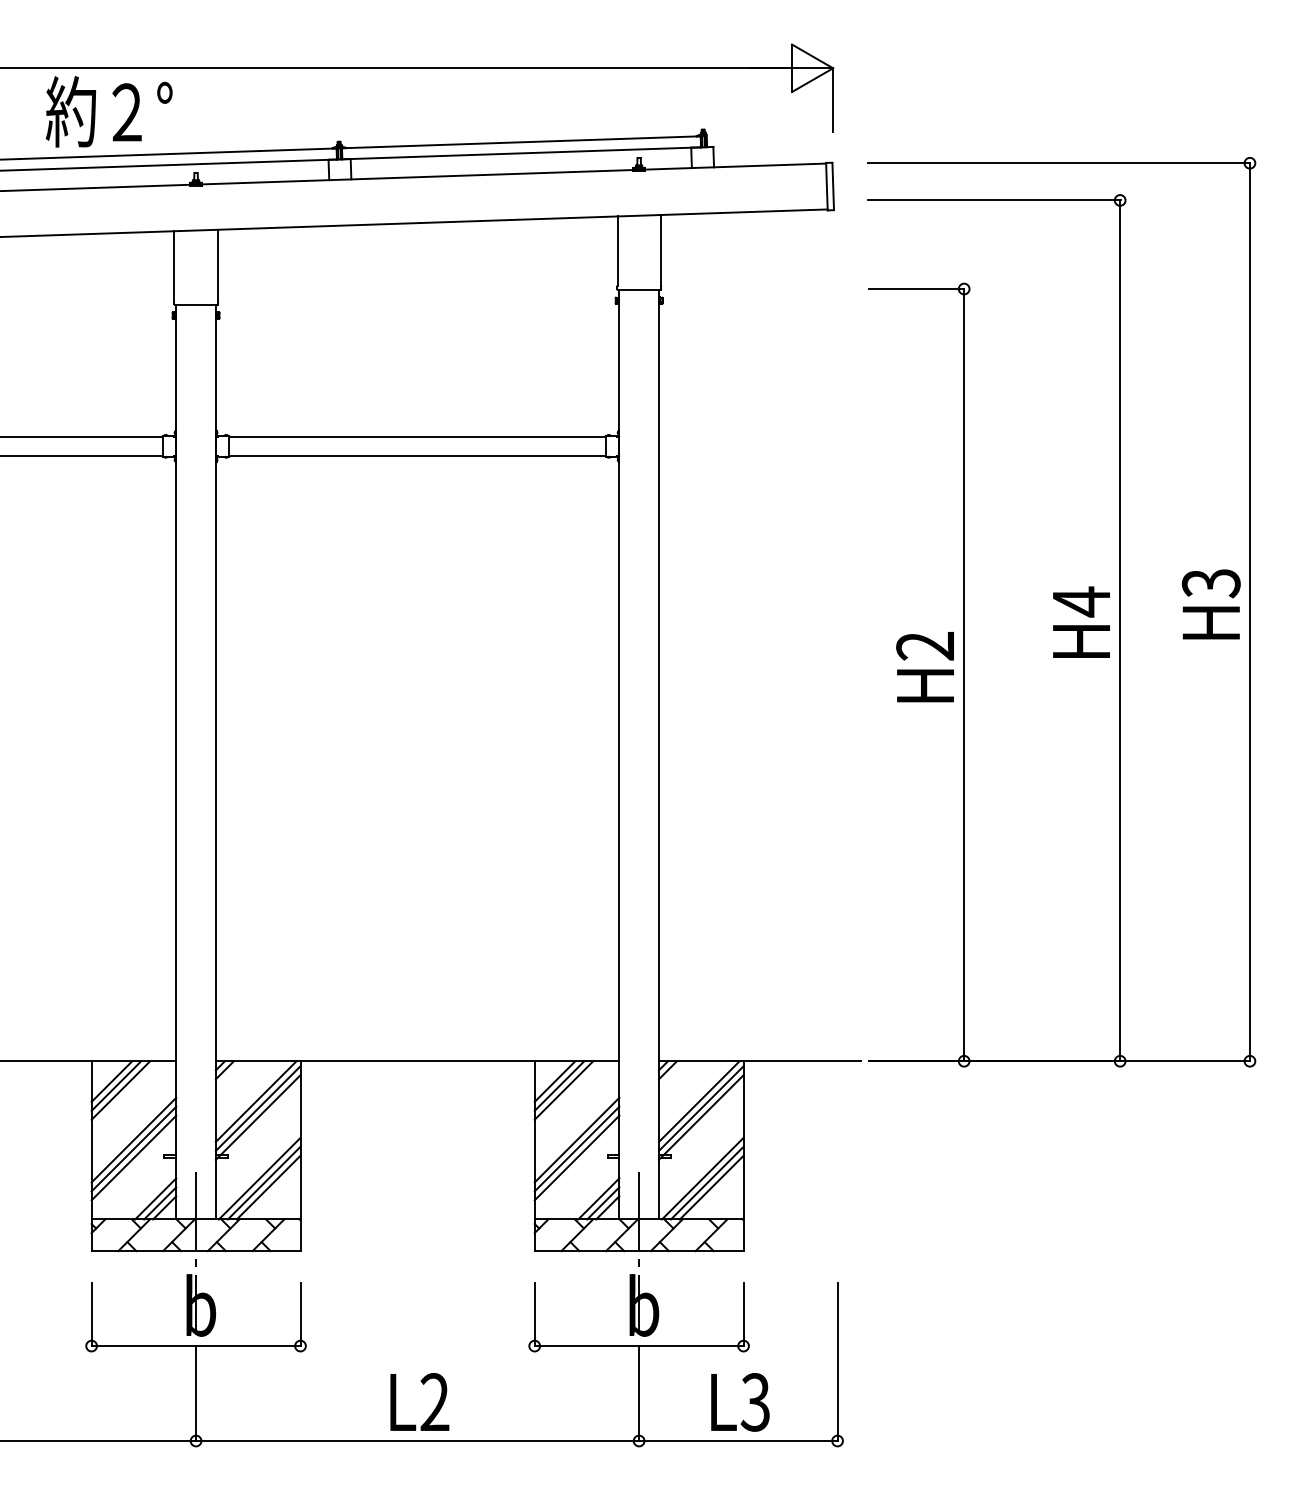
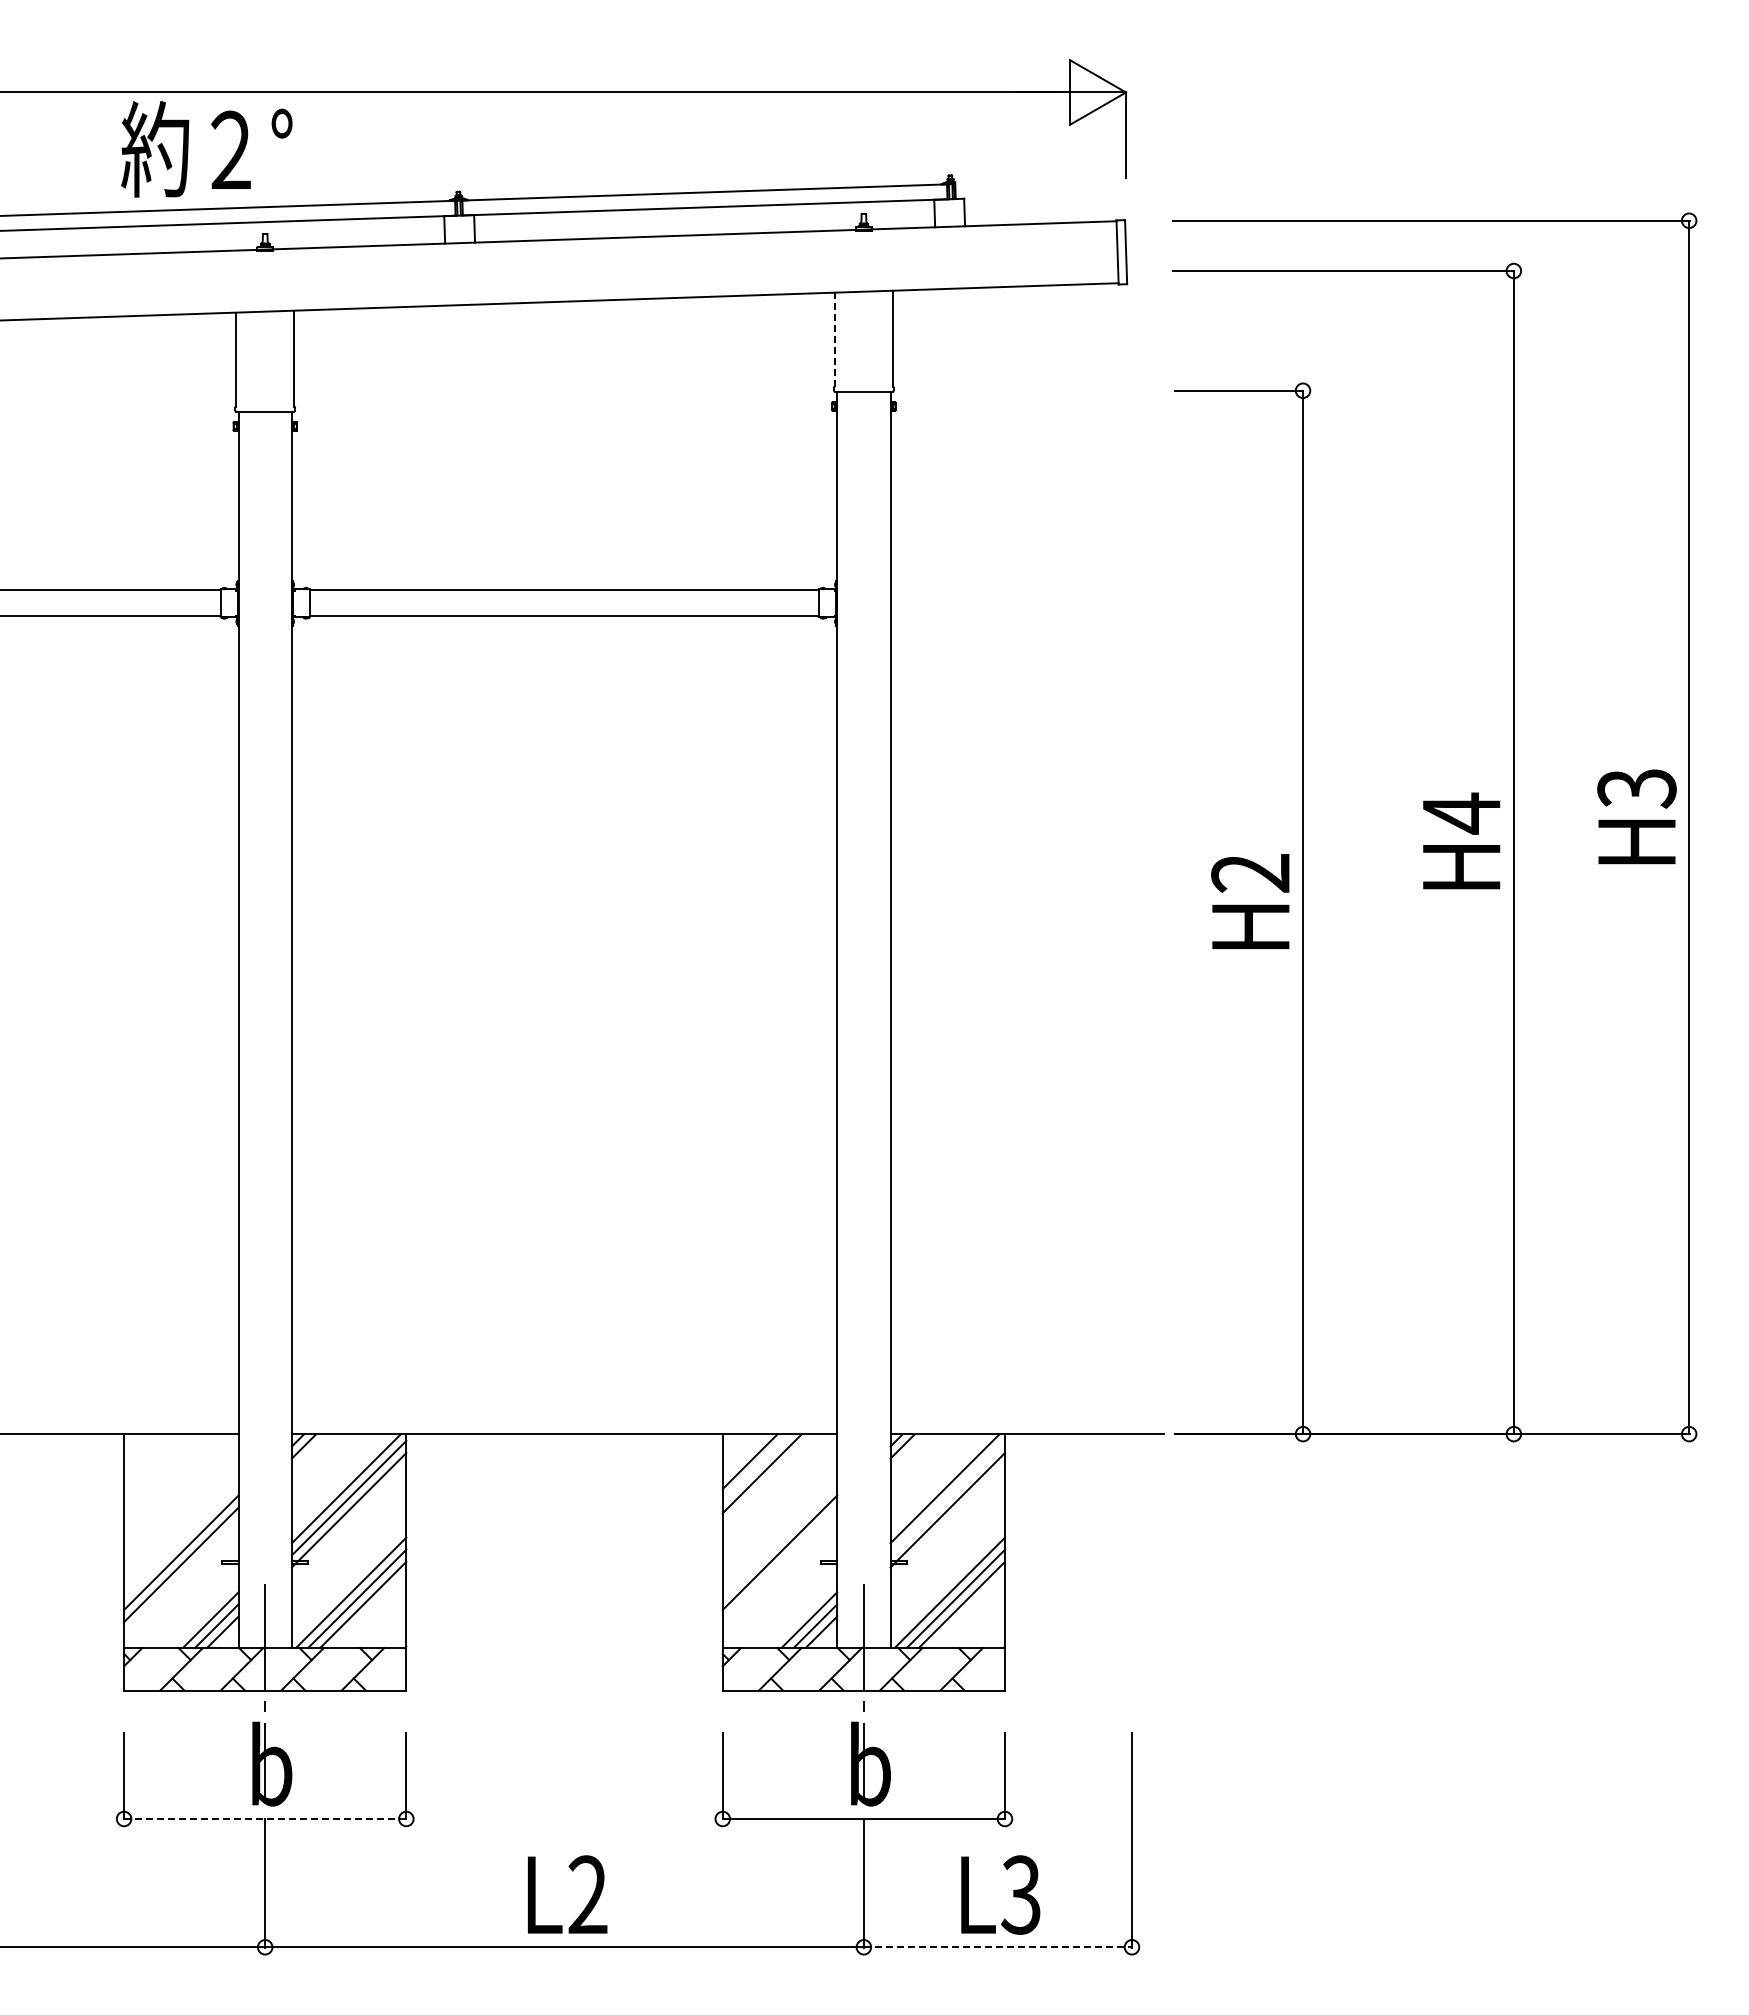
text: (108, 111) -> (206, 149), moved
line: (617, 251) -> (834, 339), solid -> dashed
line: (111, 1081) -> (151, 1461), removed
line: (116, 1085) -> (157, 1467), removed
line: (558, 1085) -> (755, 1467), removed
line: (120, 1090) -> (163, 1473), removed
line: (701, 1108) -> (947, 1497), removed
line: (134, 1139) -> (181, 1540), removed
line: (576, 1139) -> (779, 1540), removed
line: (576, 1157) -> (779, 1564), removed
line: (196, 1345) -> (265, 1818), solid -> dashed
line: (738, 1441) -> (998, 1947), solid -> dashed

